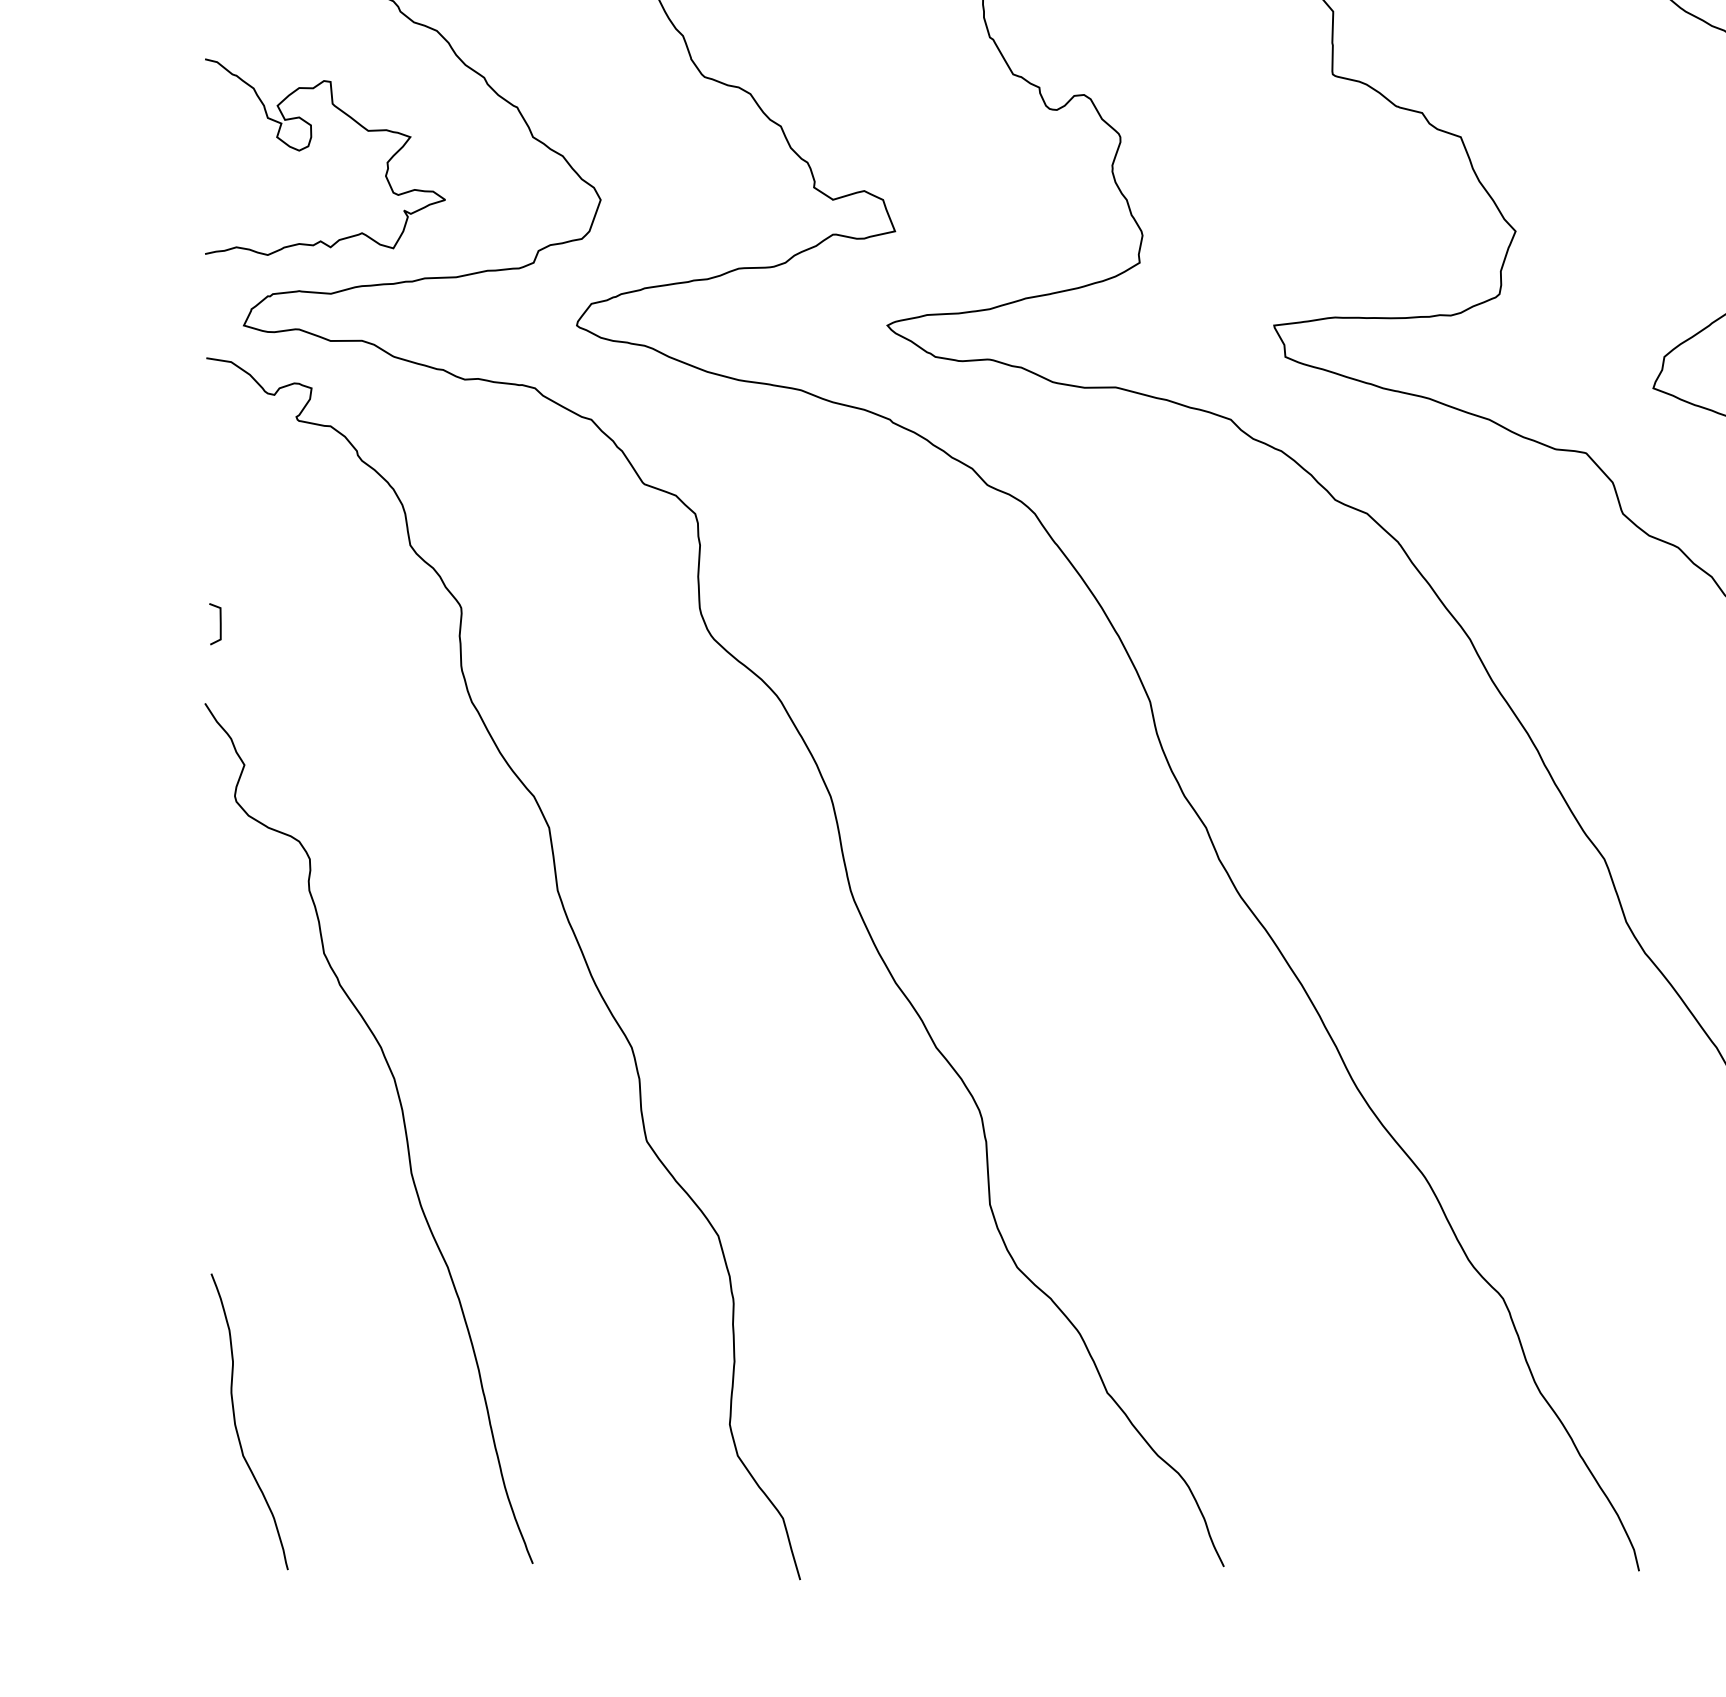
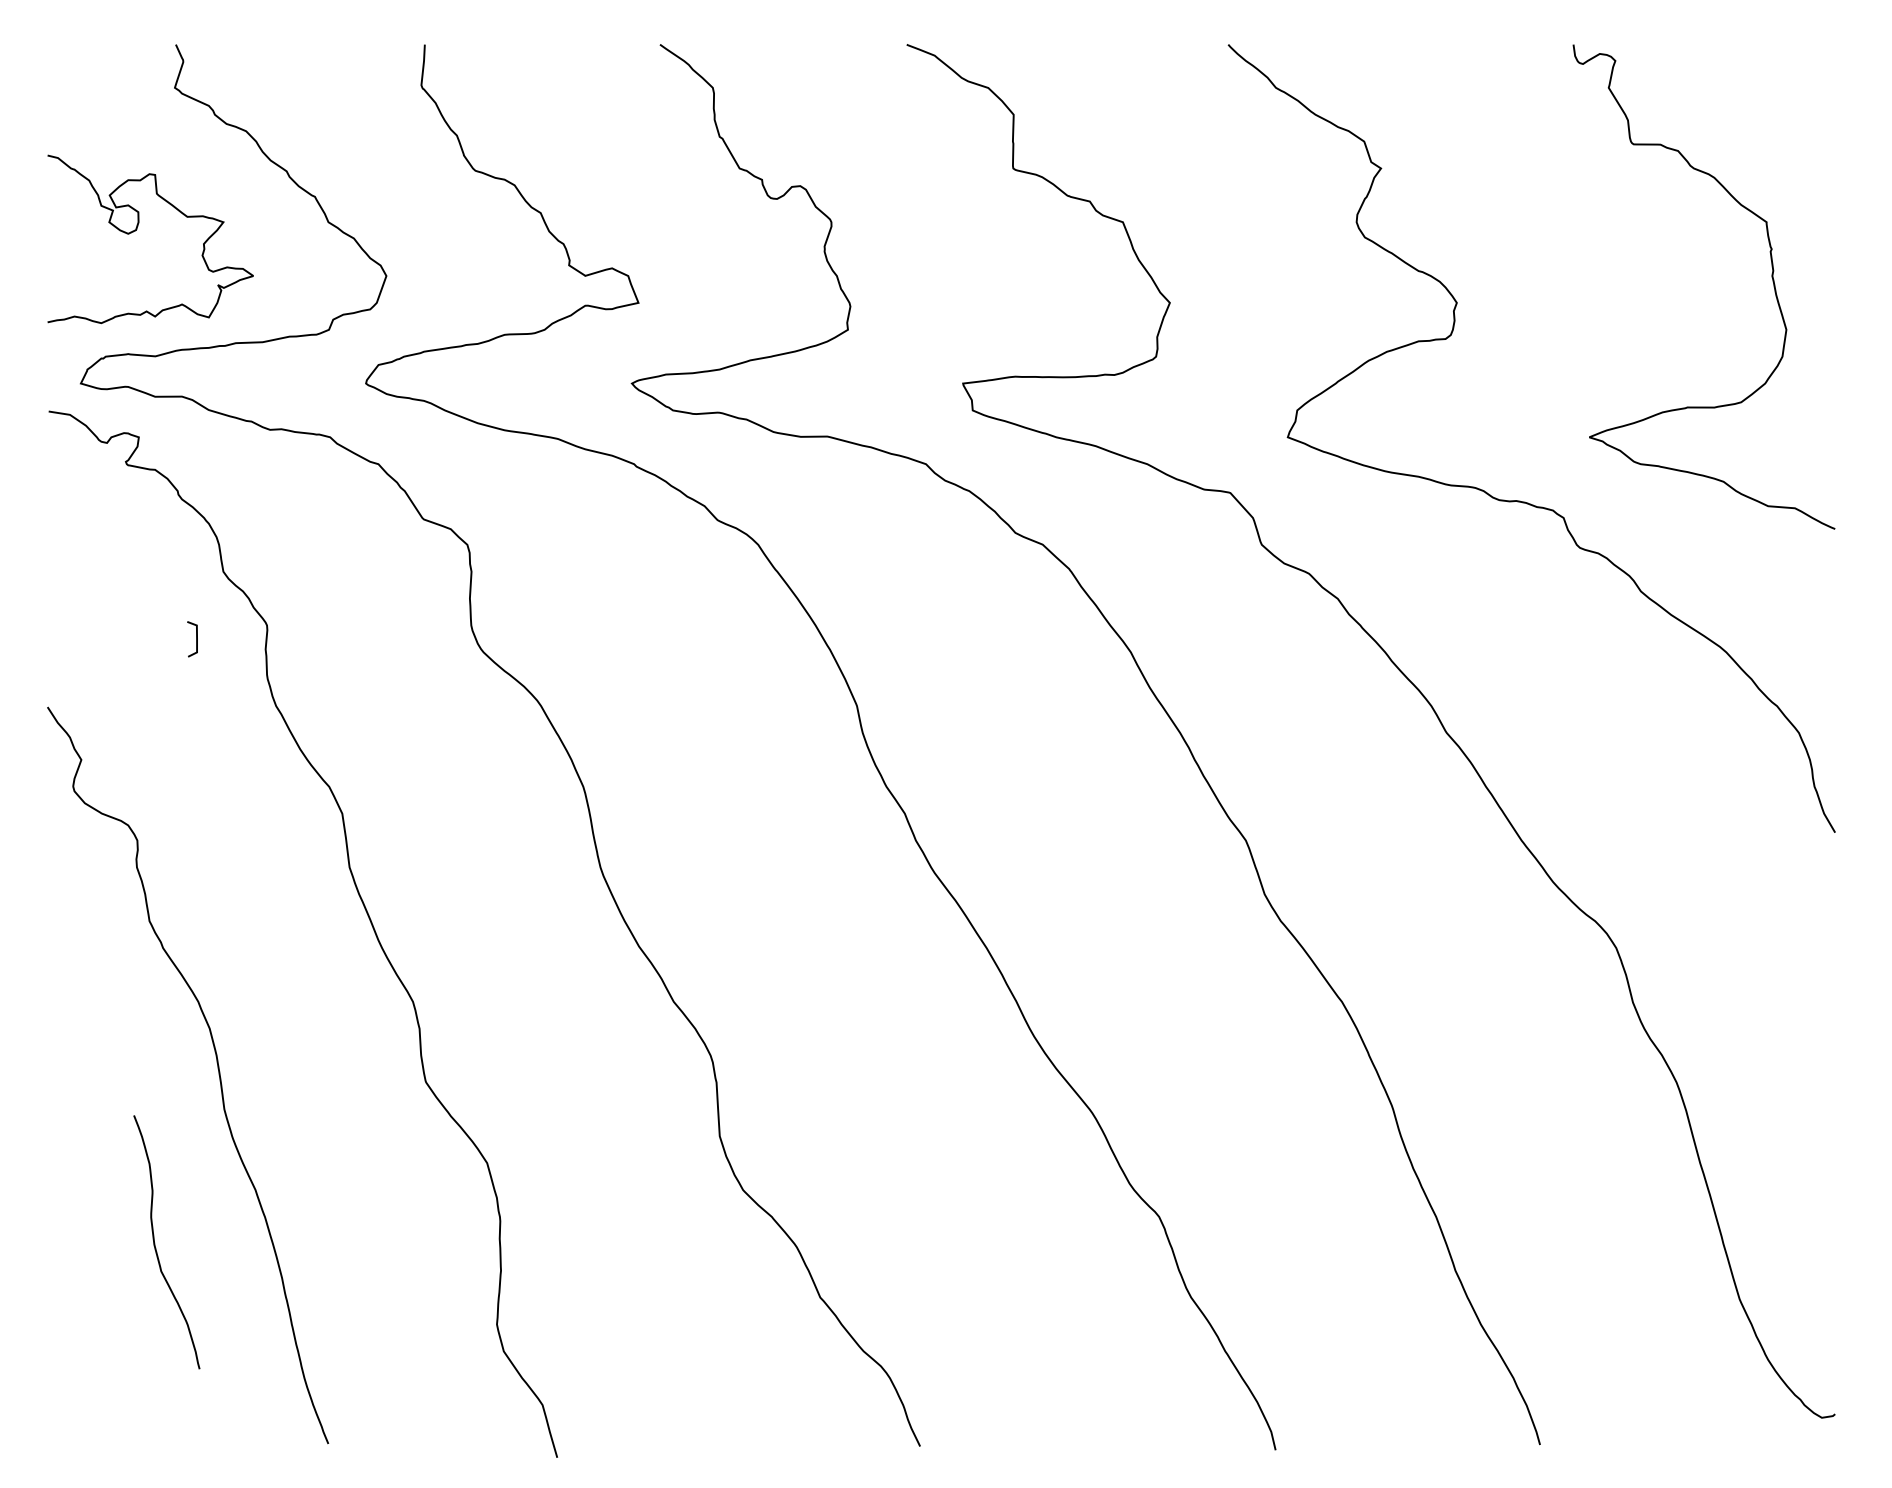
line: (220, 624) -> (196, 639), moved
curve: (236, 1423) -> (155, 1243), moved

